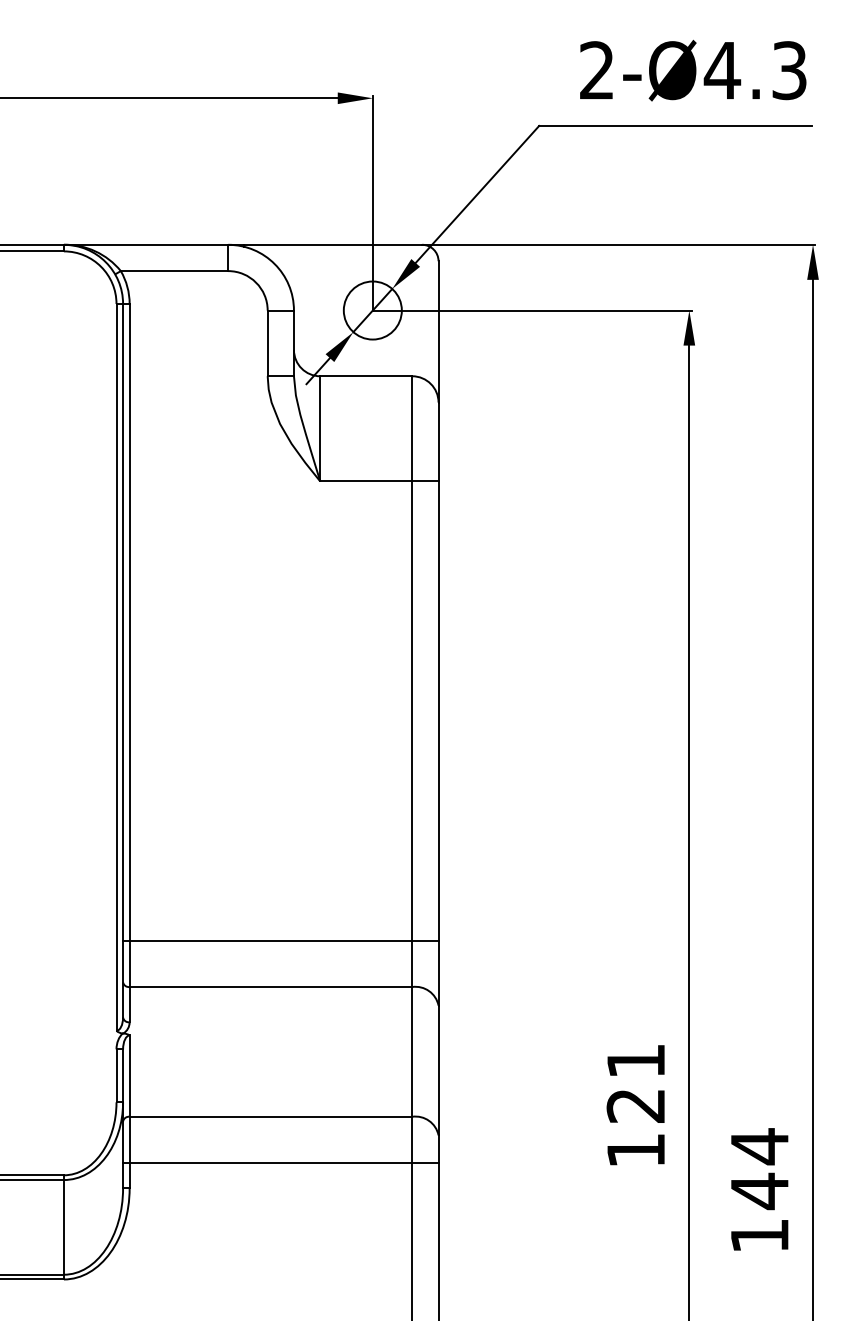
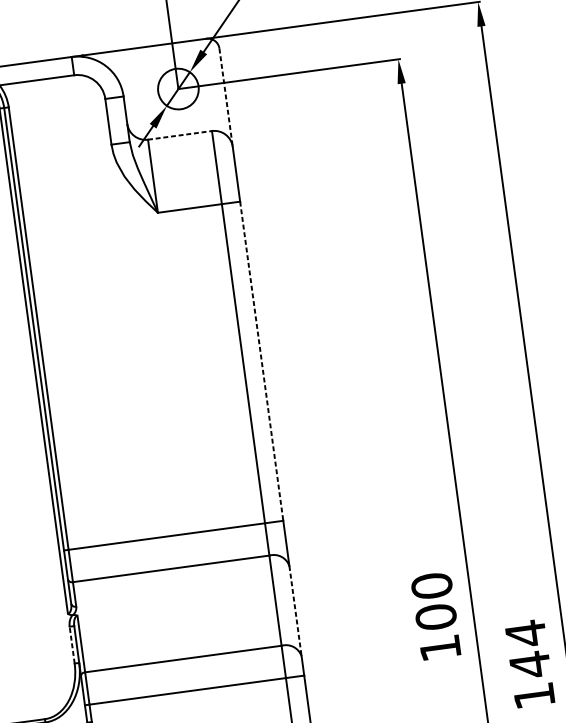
line: (438, 331) -> (226, 97), solid -> dashed
line: (366, 376) -> (180, 135), solid -> dashed
line: (438, 710) -> (261, 360), solid -> dashed
line: (438, 1070) -> (295, 611), solid -> dashed
line: (116, 1075) -> (72, 644), solid -> dashed
text: (635, 1083) -> (433, 601), 121 -> 100

